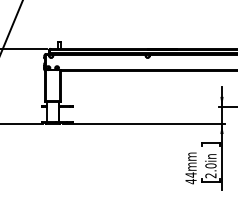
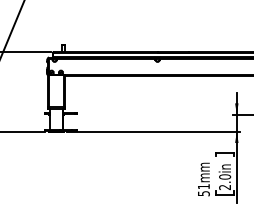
text: (190, 177) -> (203, 189), 44mm -> 51mm

